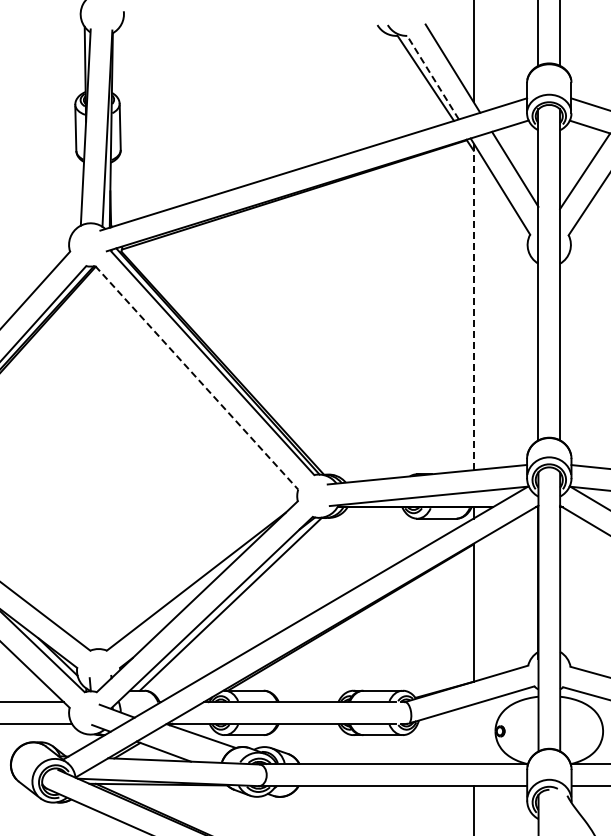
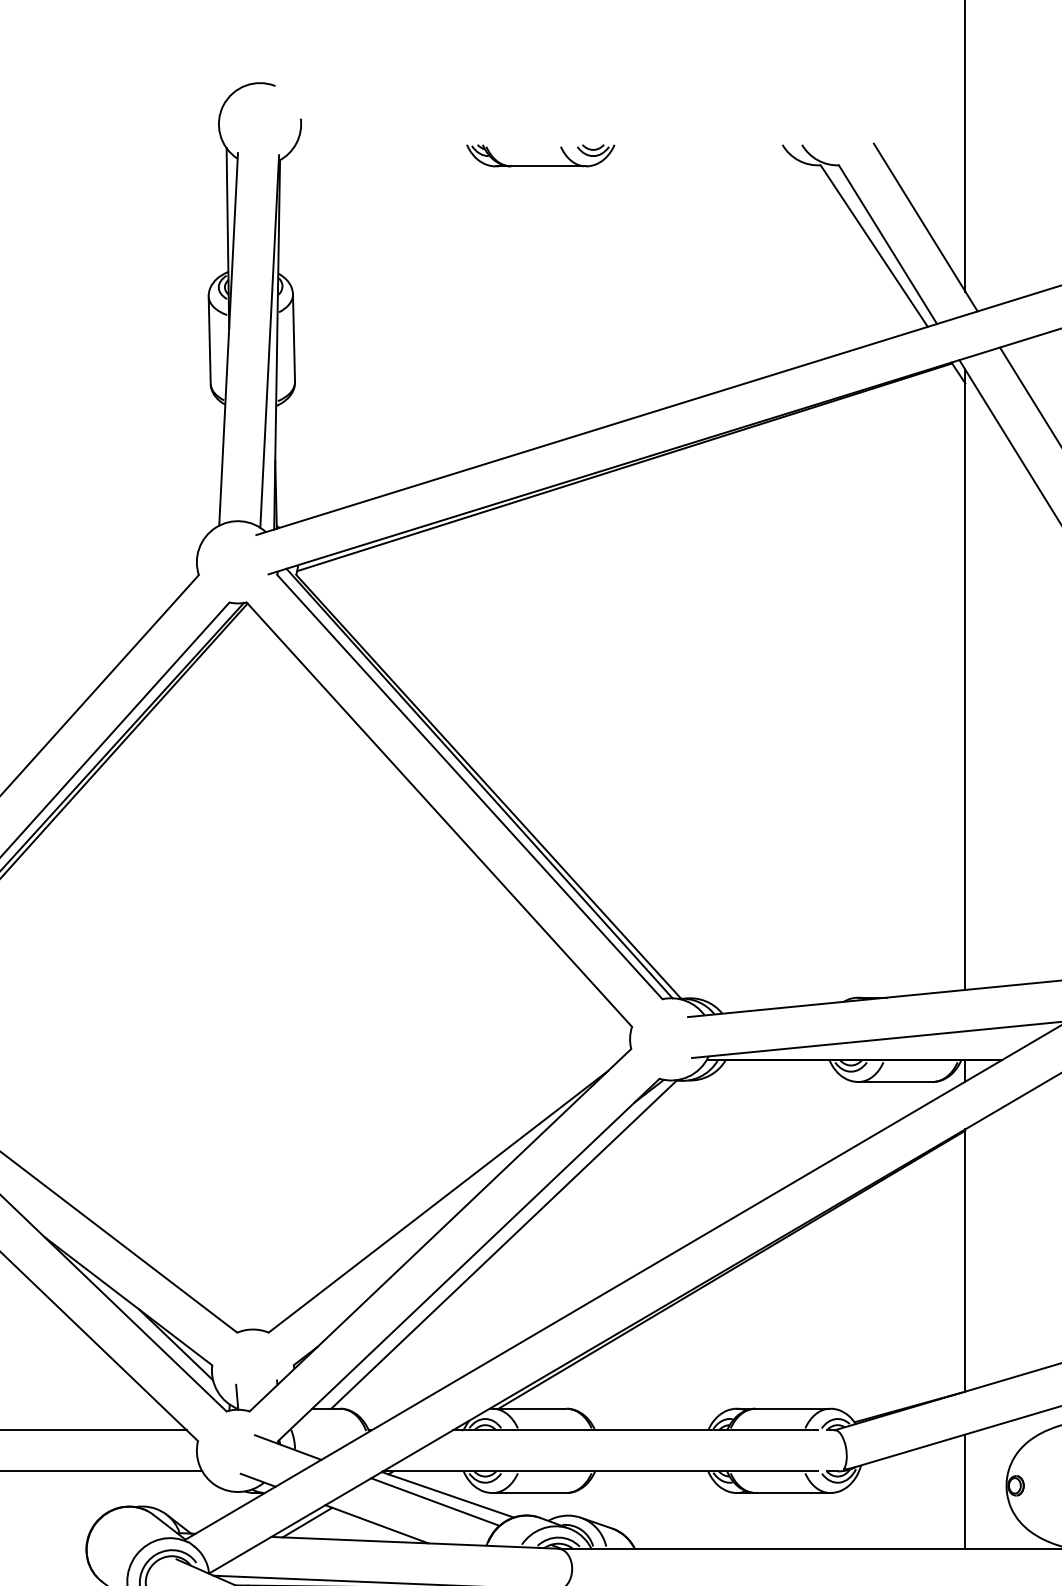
part: (249, 30) -> (539, 155), added
line: (432, 77) -> (886, 244), dashed -> solid
line: (473, 306) -> (964, 679), dashed -> solid
line: (196, 377) -> (438, 813), dashed -> solid
line: (473, 734) -> (964, 1491), added
line: (194, 739) -> (435, 1501), added

